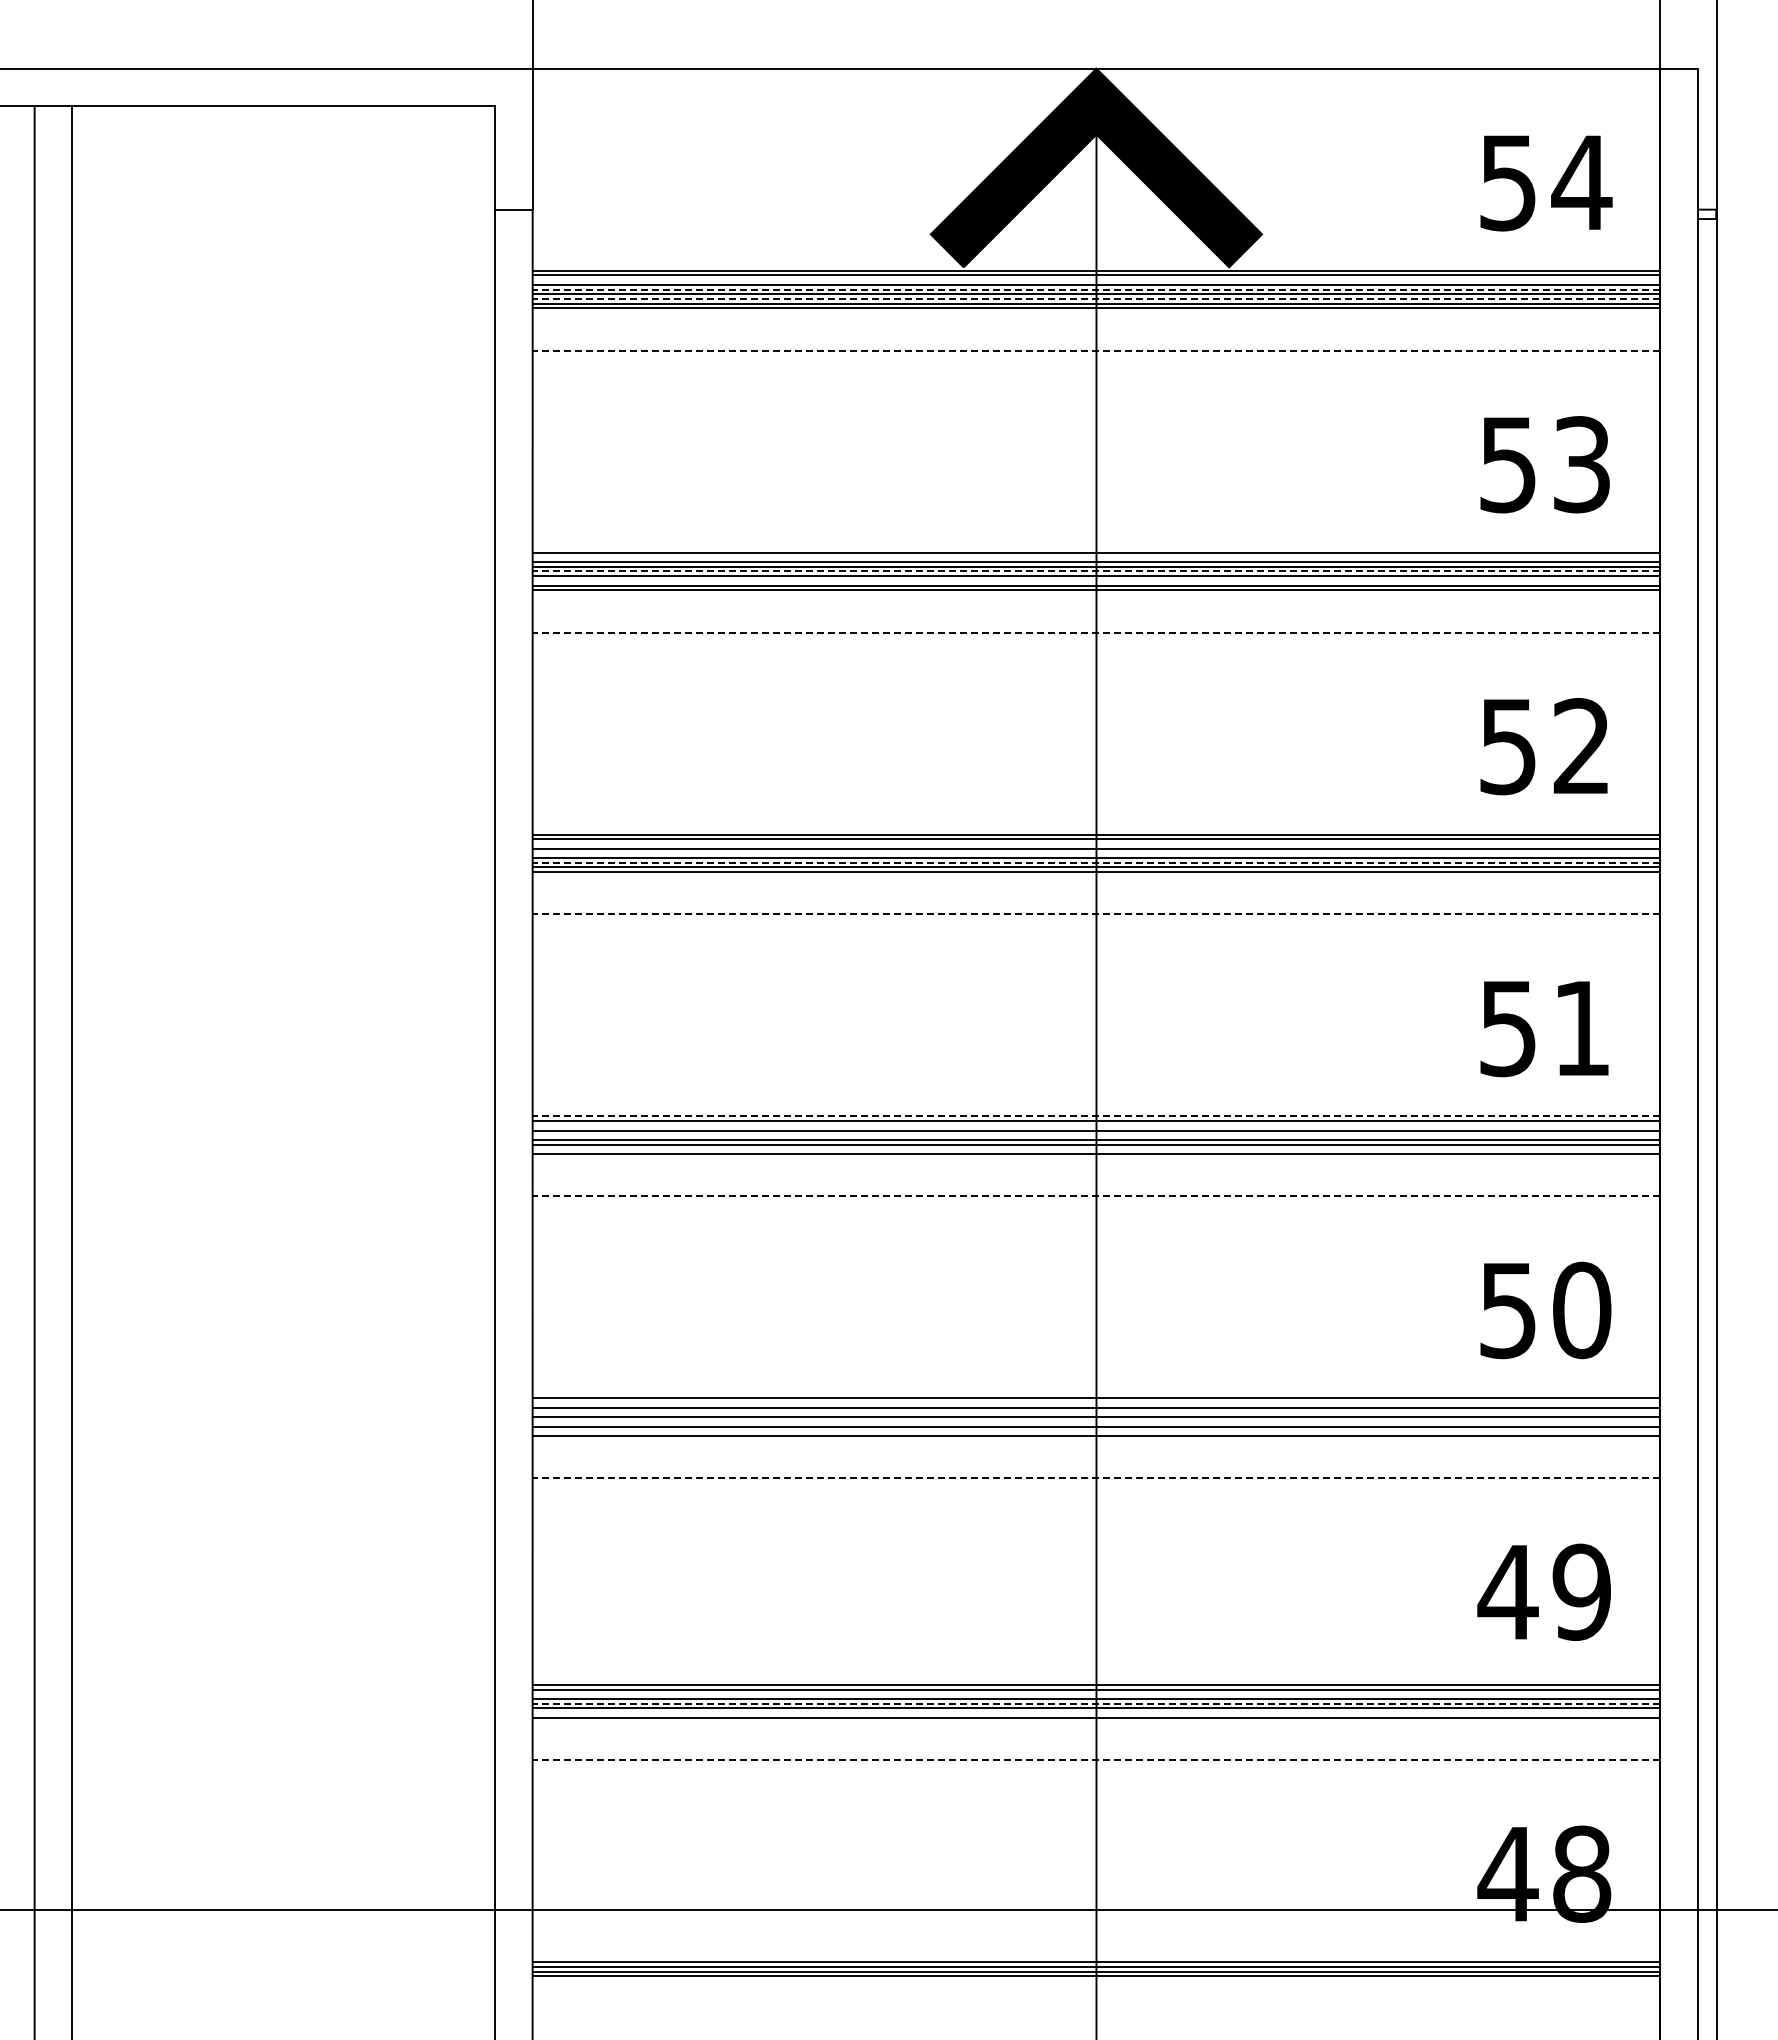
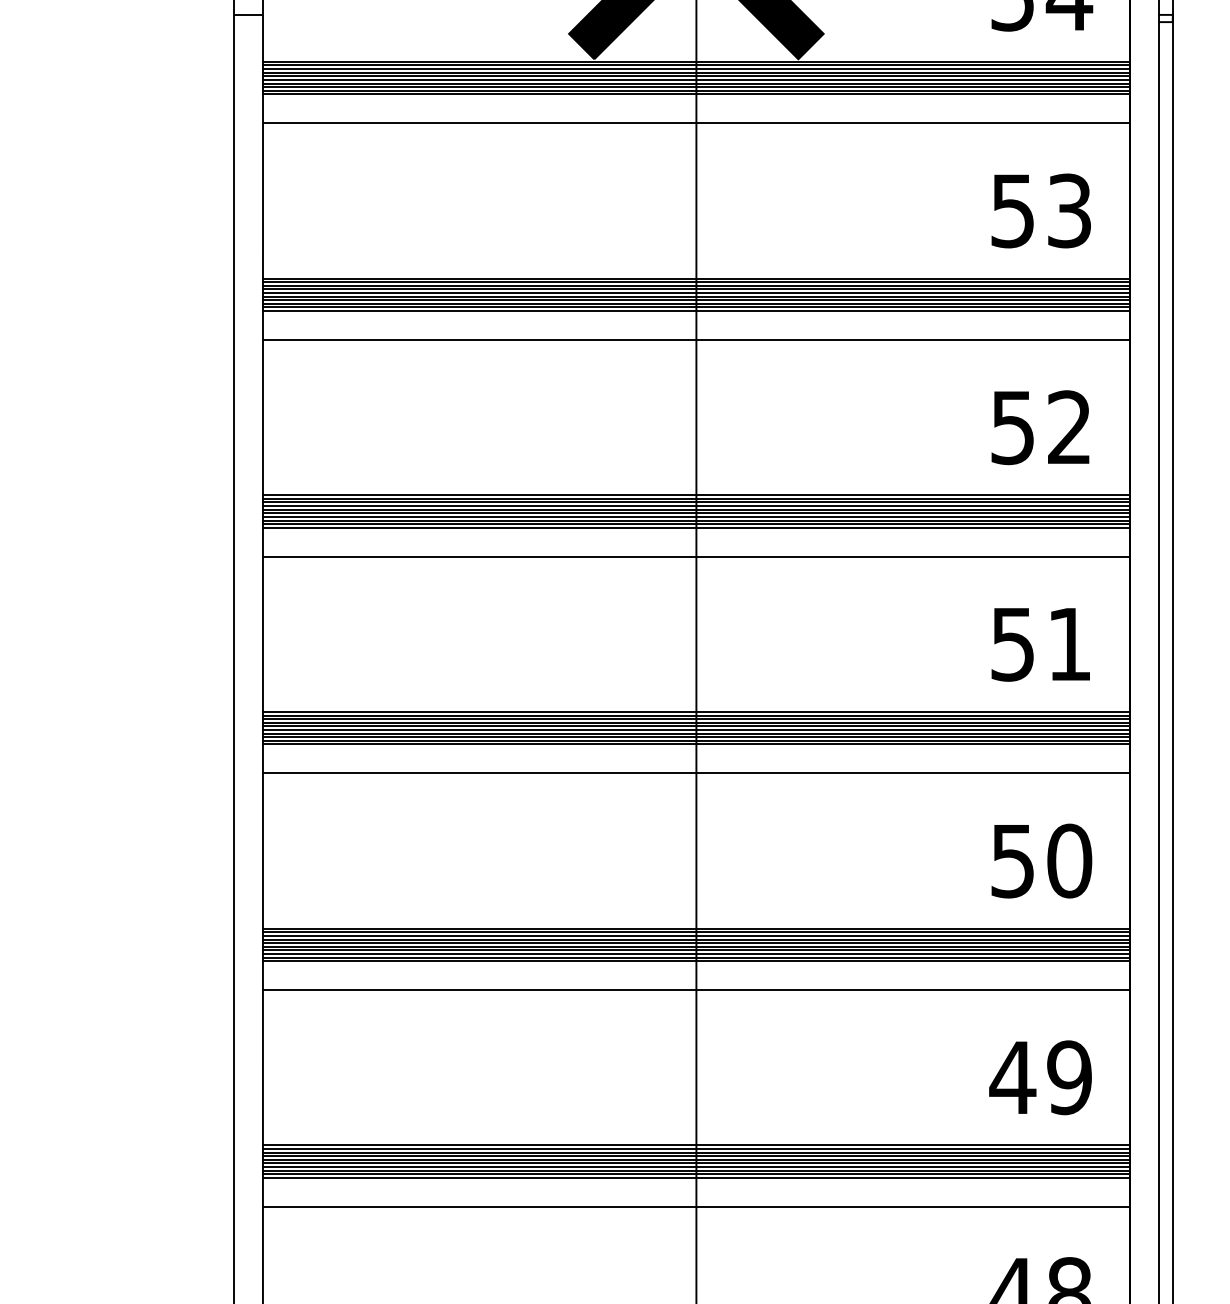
line: (1096, 280) -> (696, 69), added
line: (1096, 289) -> (696, 76), dashed -> solid
line: (1096, 298) -> (696, 83), dashed -> solid
line: (1096, 313) -> (696, 94), added
line: (1096, 350) -> (696, 123), dashed -> solid
line: (1096, 557) -> (696, 282), added
line: (1096, 571) -> (696, 293), dashed -> solid
line: (1096, 580) -> (696, 299), added
line: (1096, 594) -> (696, 310), added
line: (1096, 632) -> (696, 339), dashed -> solid
line: (1096, 843) -> (696, 502), added
line: (1096, 853) -> (696, 509), added
line: (1096, 862) -> (696, 516), dashed -> solid
line: (1096, 876) -> (696, 527), added
line: (1096, 914) -> (696, 556), dashed -> solid
line: (1096, 1116) -> (696, 712), dashed -> solid
line: (1096, 1125) -> (696, 718), added
line: (1096, 1135) -> (696, 726), added
line: (1096, 1149) -> (696, 737), added
line: (1096, 1158) -> (696, 744), added
line: (1096, 1196) -> (696, 773), dashed -> solid
line: (1096, 1403) -> (696, 932), added
line: (1096, 1412) -> (696, 939), added
line: (1096, 1421) -> (696, 946), added
line: (1096, 1431) -> (696, 954), added
line: (1096, 1440) -> (696, 961), added
line: (1096, 1478) -> (696, 990), dashed -> solid
line: (1096, 1680) -> (696, 1145), added
line: (1096, 1694) -> (696, 1156), added
line: (1096, 1703) -> (696, 1163), dashed -> solid
line: (1096, 1713) -> (696, 1170), added
line: (1096, 1722) -> (696, 1177), added
line: (1096, 1760) -> (696, 1207), dashed -> solid

